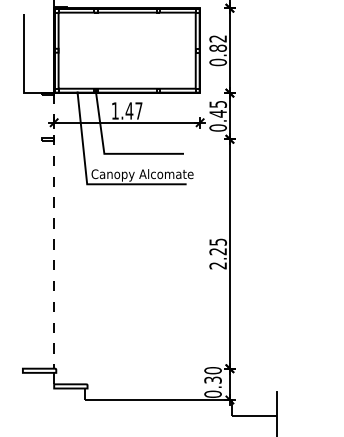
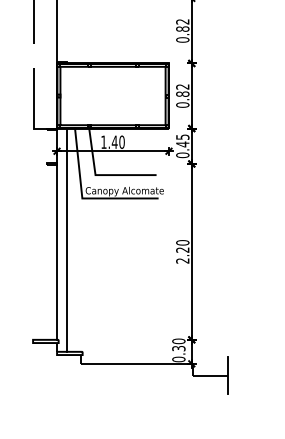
text: (138, 109) -> (121, 141), 1.47 -> 1.40
line: (54, 231) -> (57, 234), dashed -> solid
line: (66, 237) -> (66, 239), added
text: (217, 241) -> (182, 242), 2.25 -> 2.20

